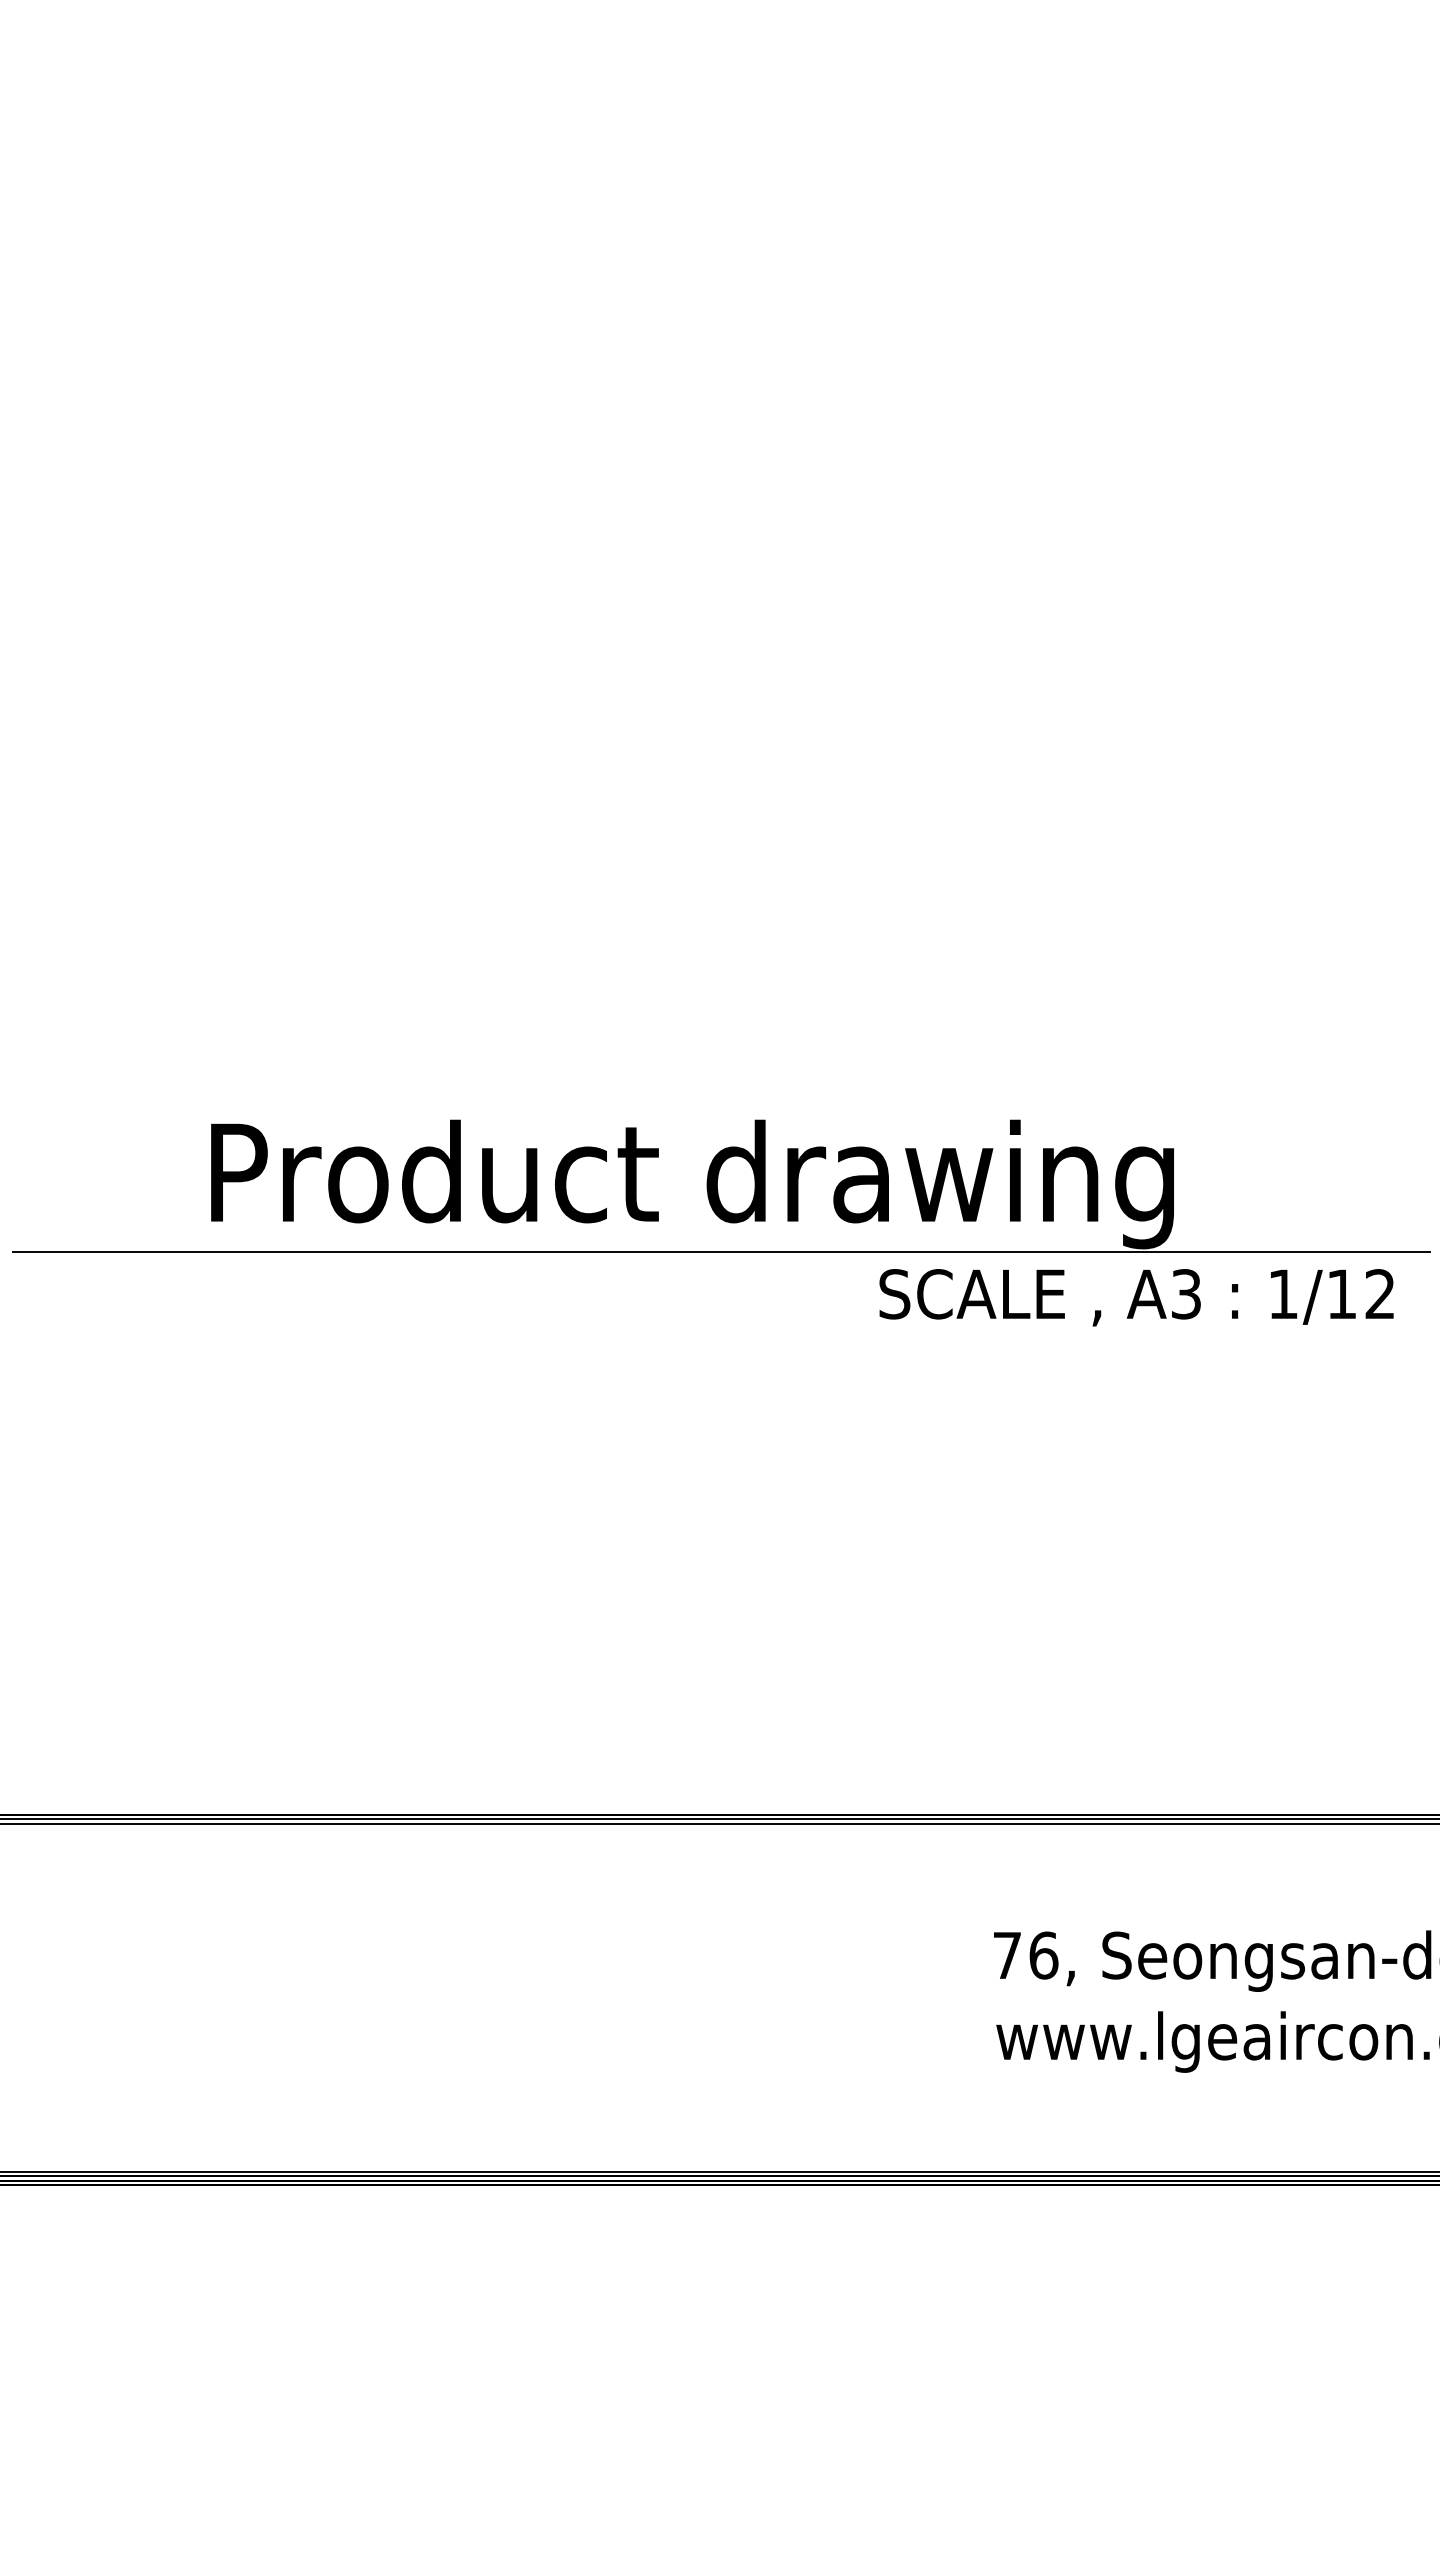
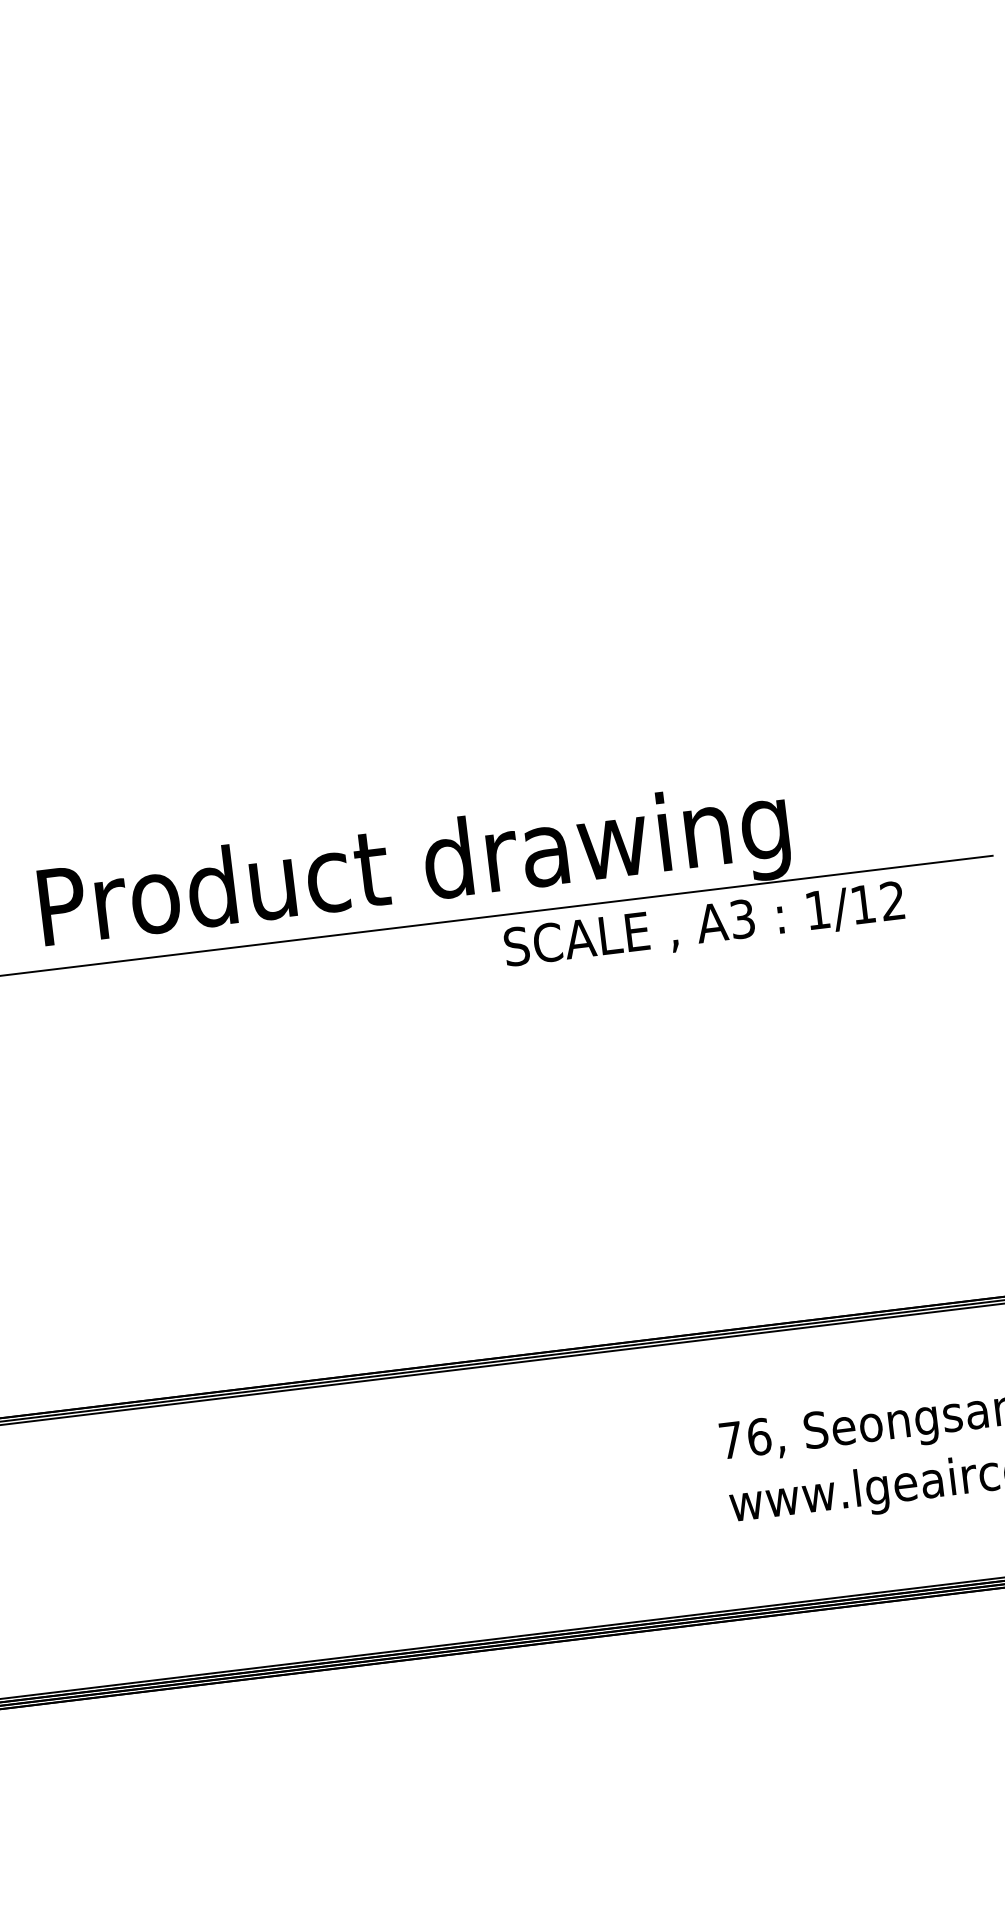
text: (1136, 1297) -> (704, 926), moved

